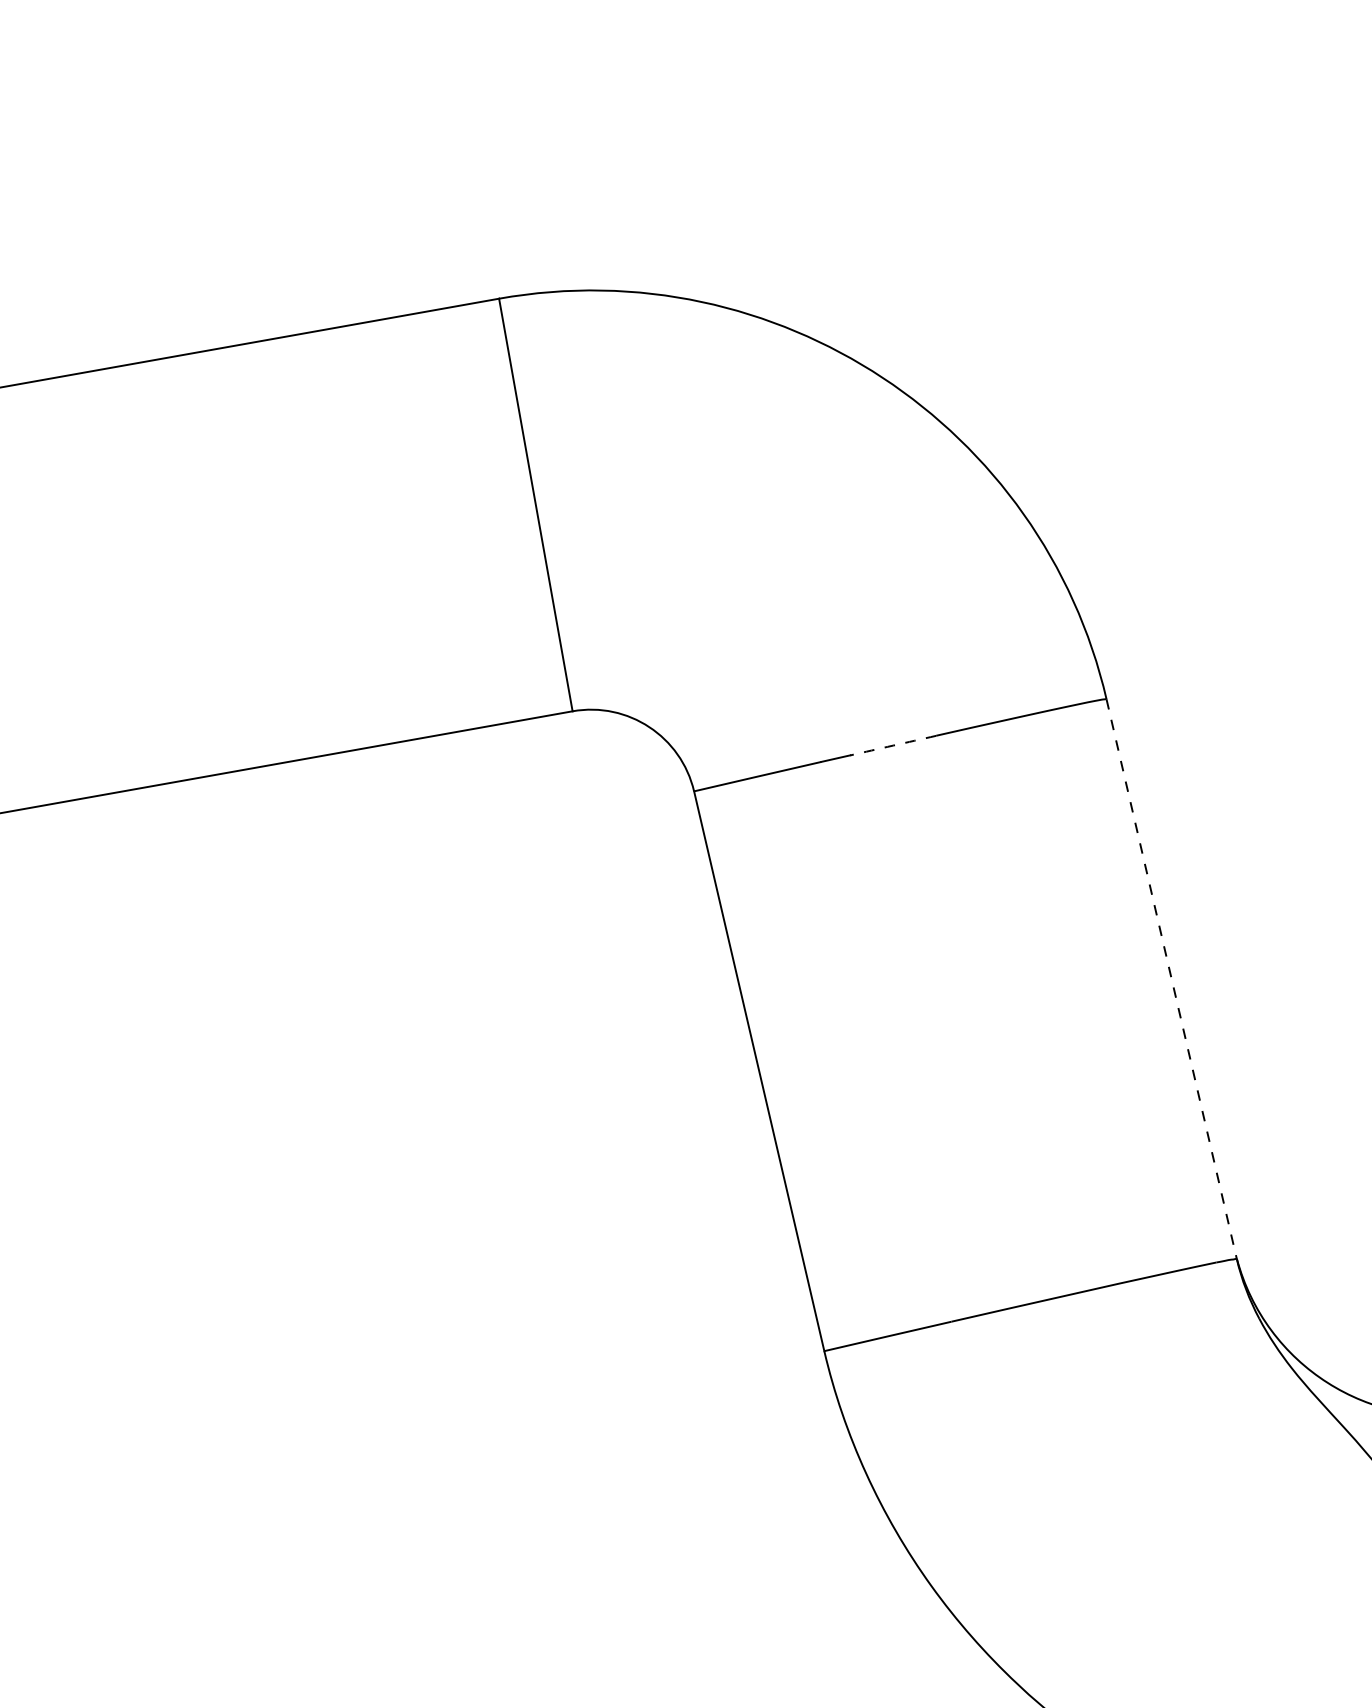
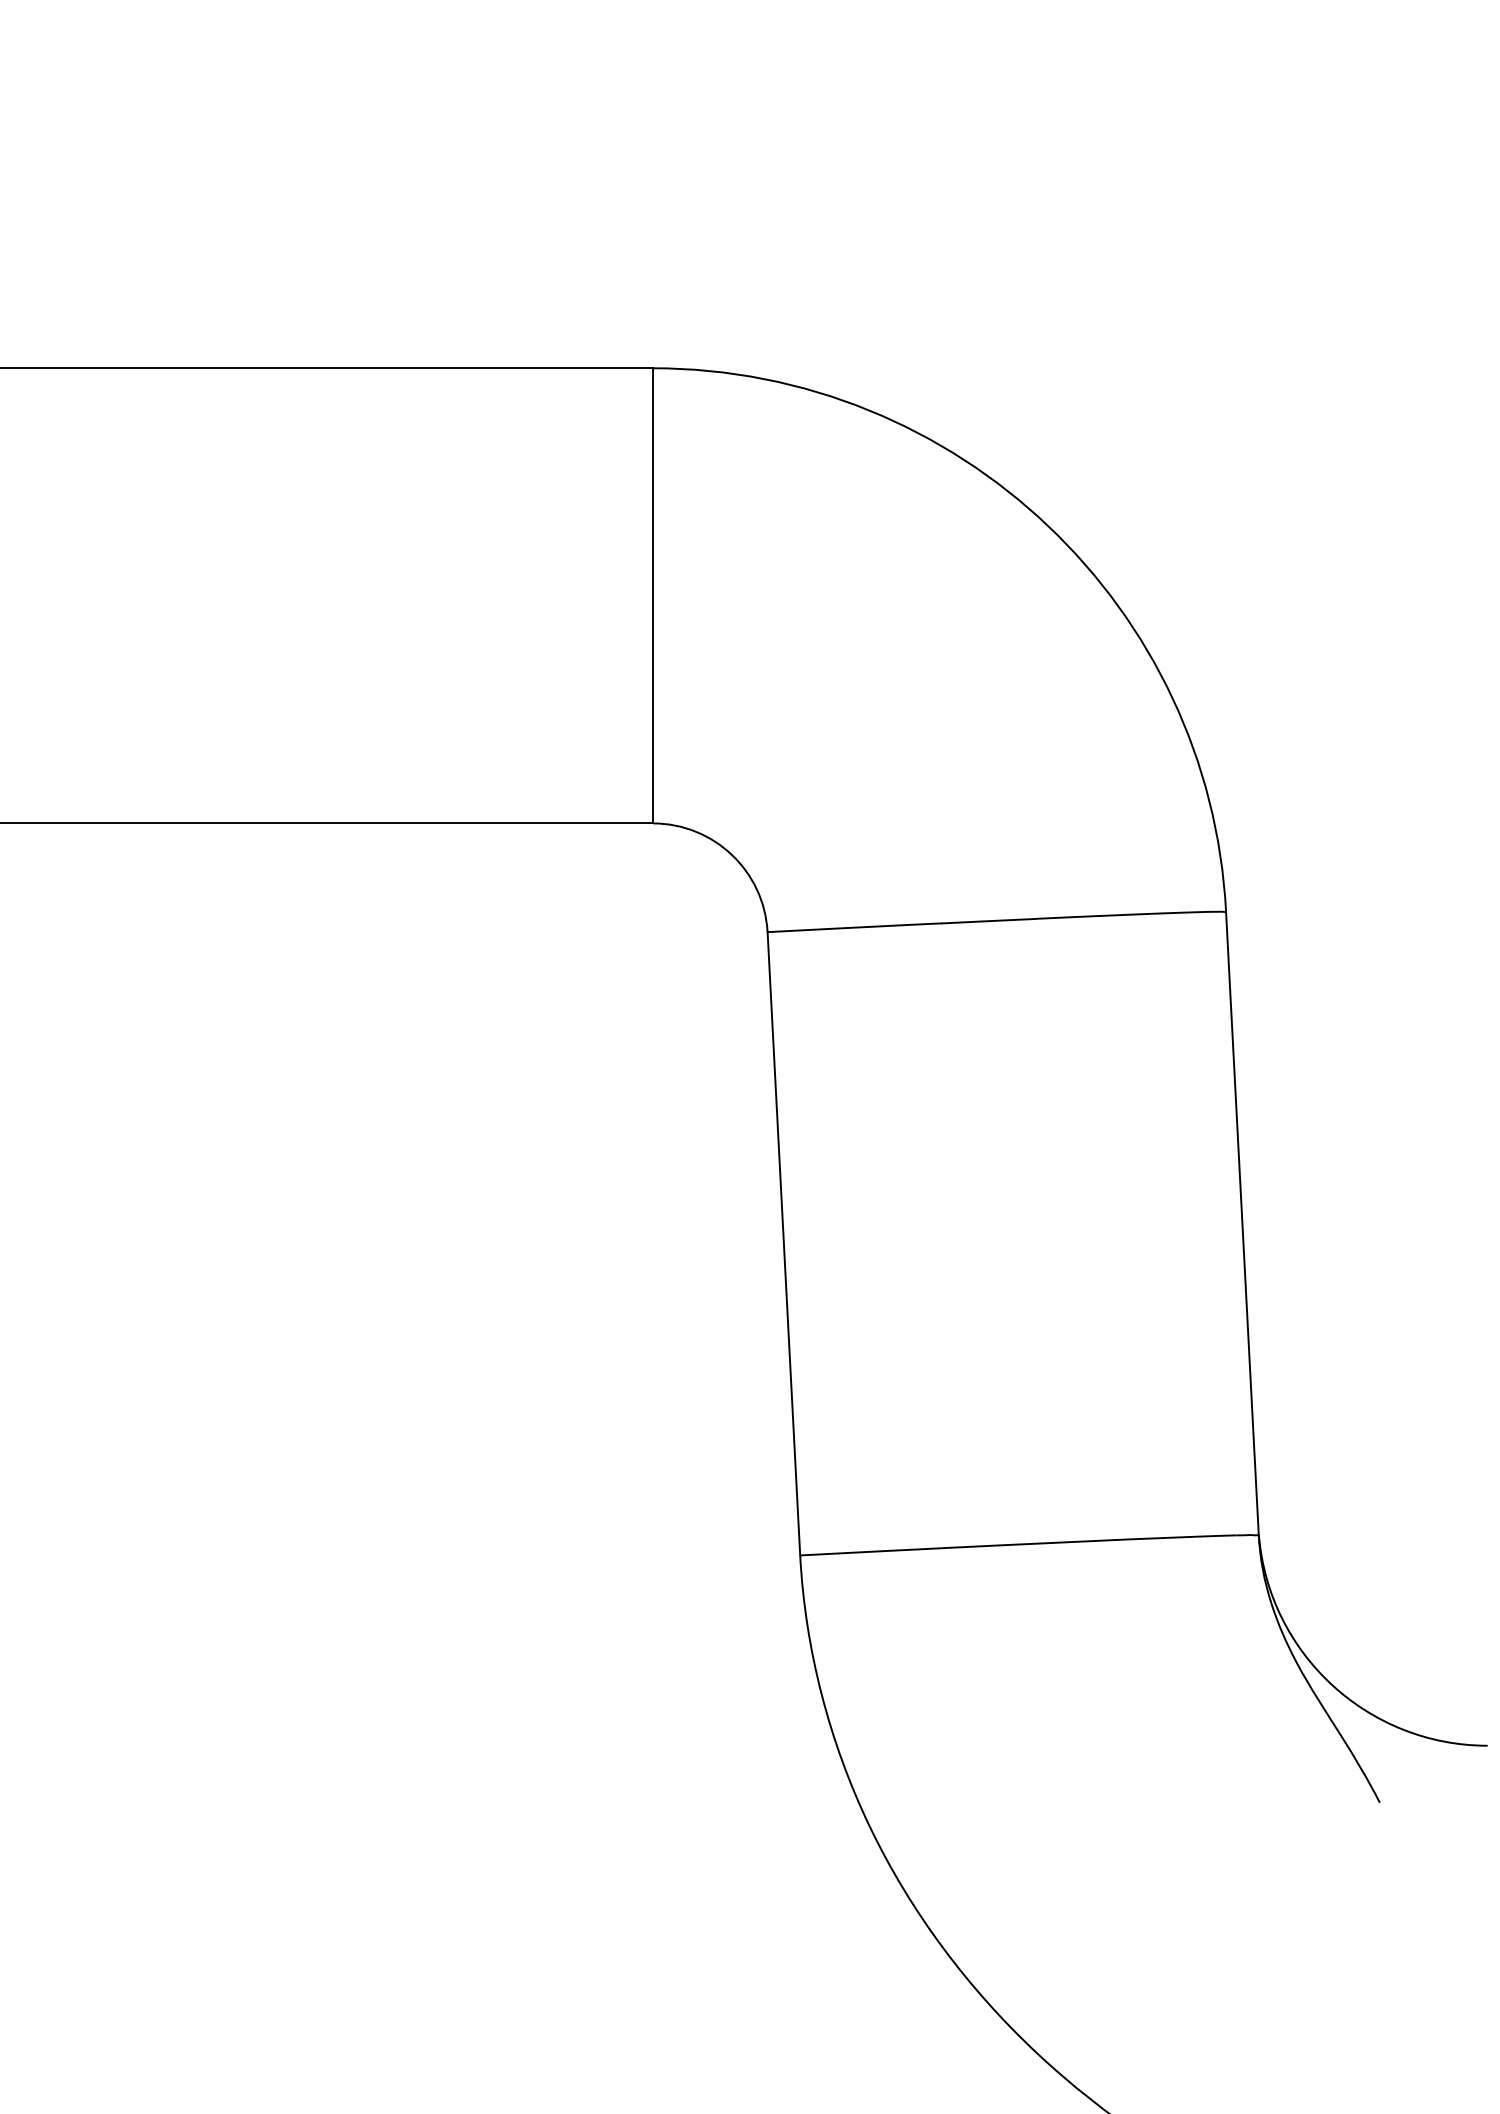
arc: (893, 745) -> (989, 921), dashed -> solid
line: (1171, 979) -> (1242, 1224), dashed -> solid

